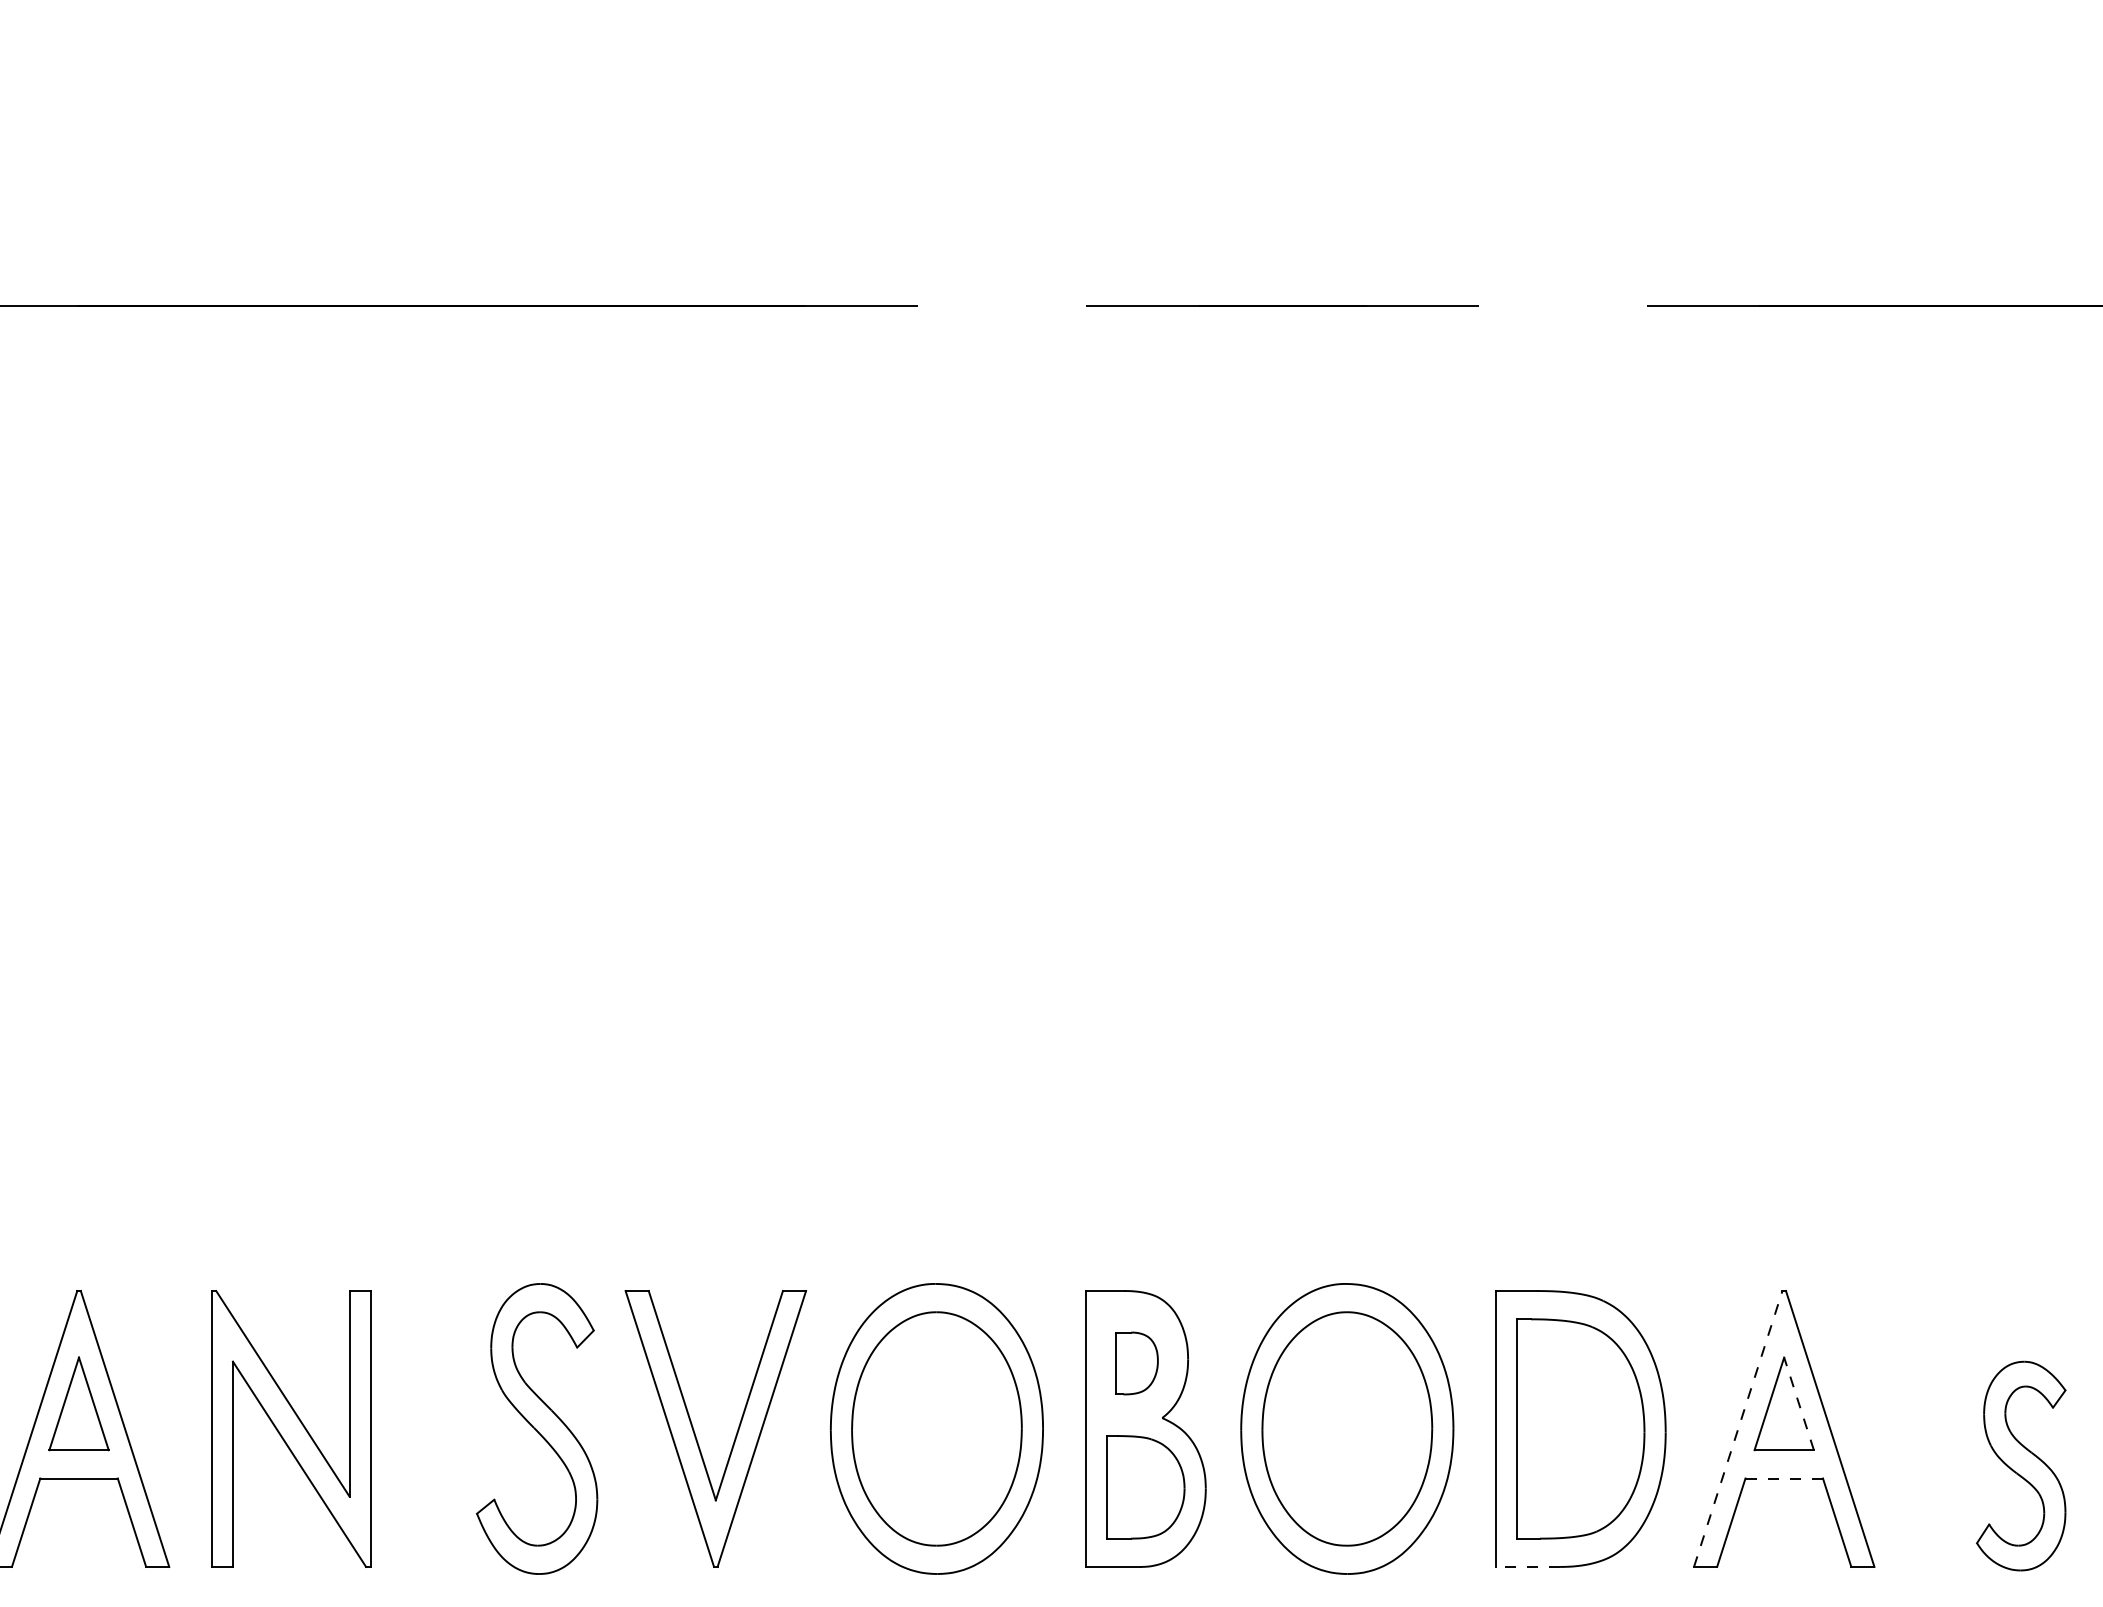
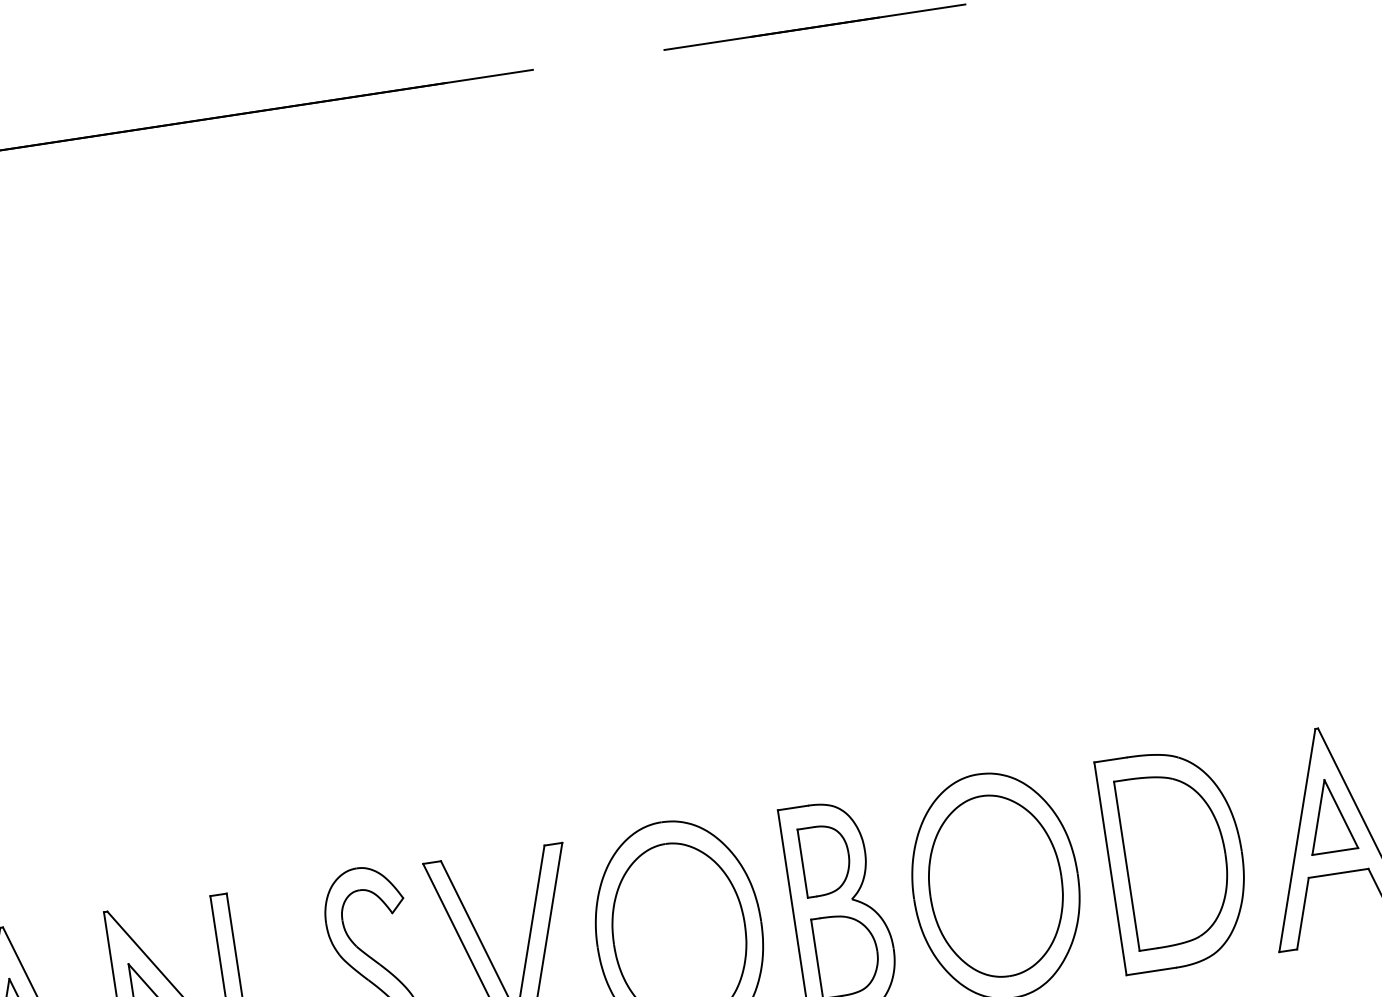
part: (1136, 1363) -> (825, 860), size x1.43
line: (1799, 1403) -> (1341, 813), dashed -> solid
line: (1738, 1428) -> (1297, 840), dashed -> solid
line: (1784, 1478) -> (1338, 873), dashed -> solid
line: (1527, 1566) -> (1150, 971), dashed -> solid

